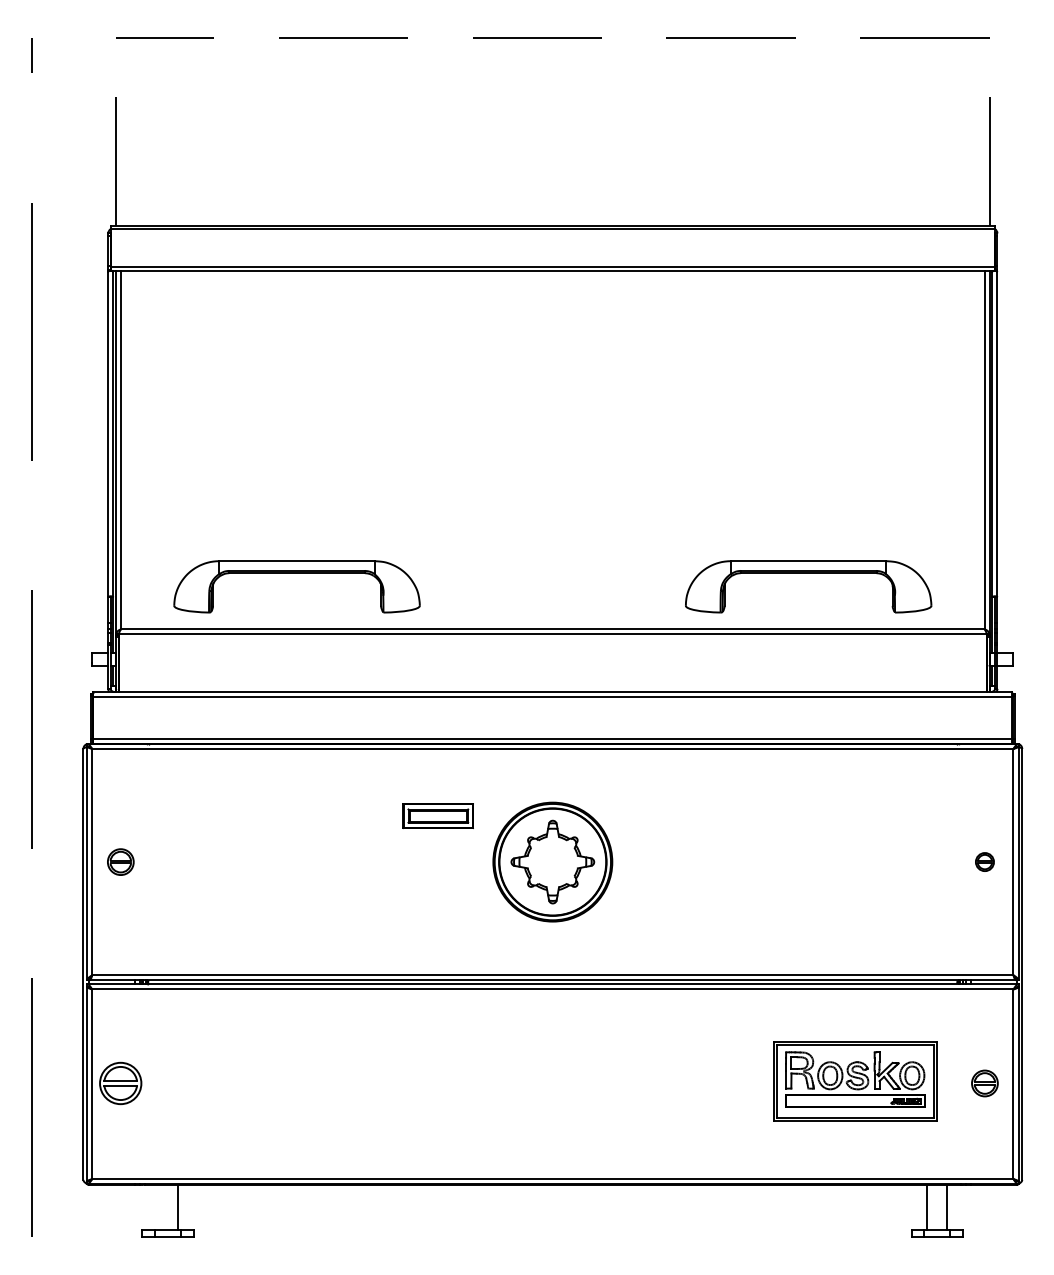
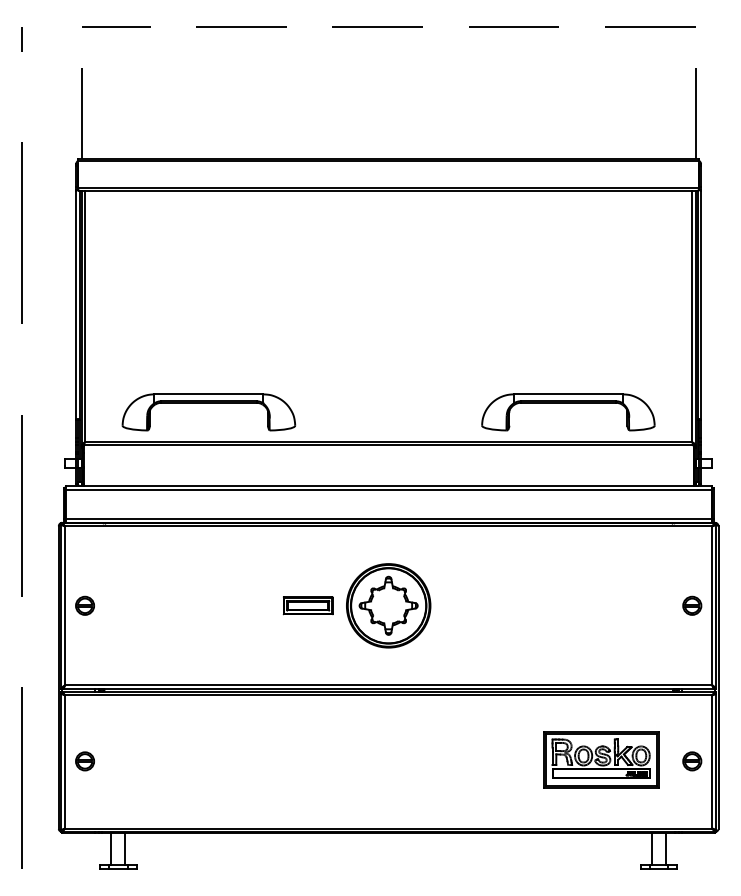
part: (437, 815) -> (307, 605), moved
part: (984, 861) -> (691, 605), size x1.43
part: (120, 1083) -> (84, 761), size x0.62
line: (158, 1207) -> (111, 848), added

